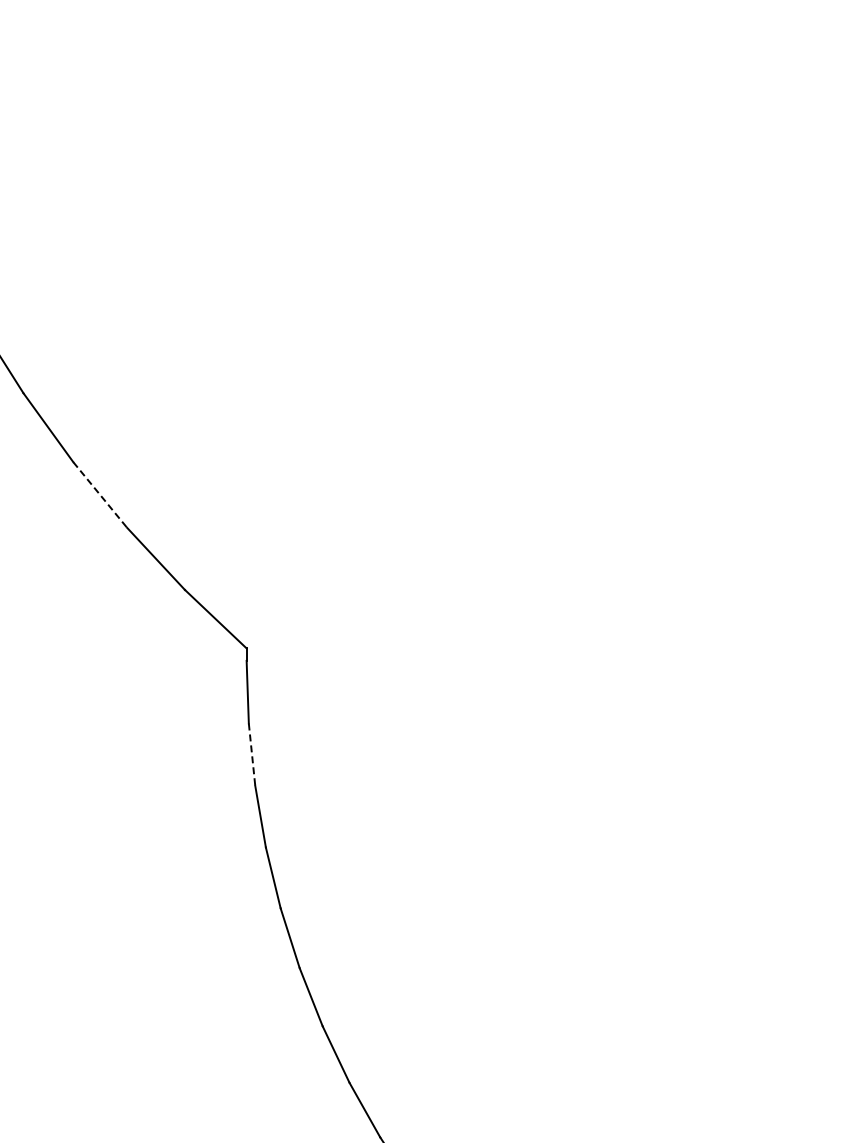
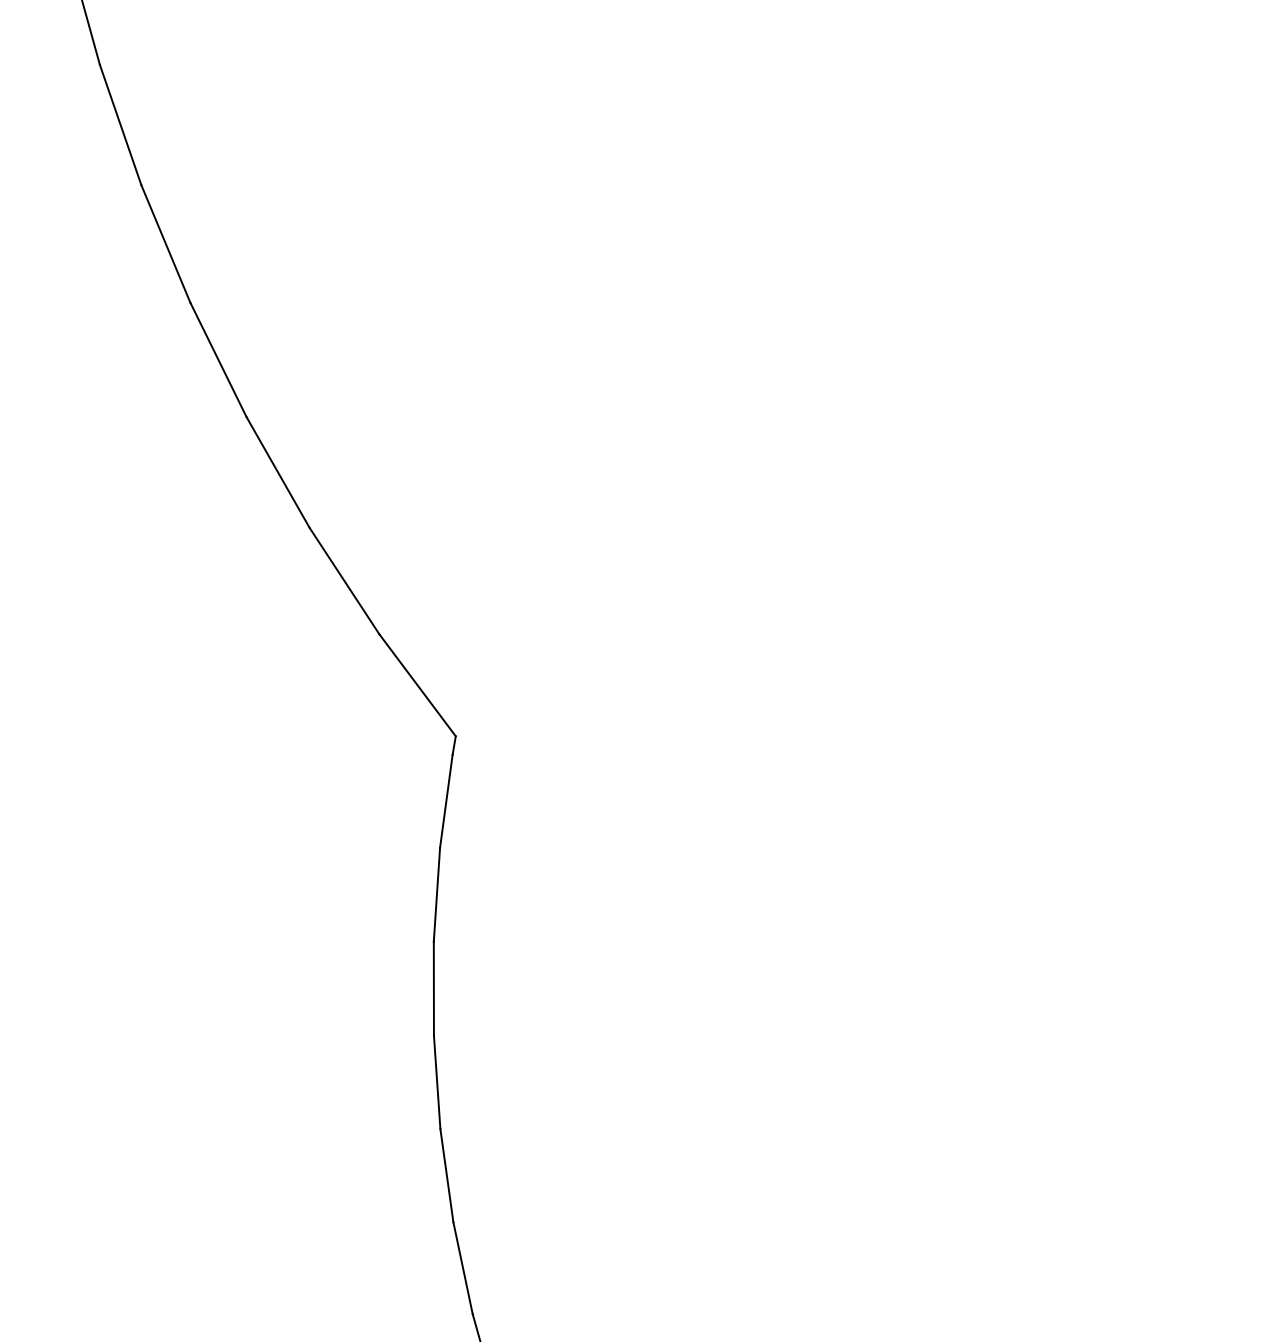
line: (100, 495) -> (278, 473), dashed -> solid
line: (252, 755) -> (437, 896), dashed -> solid

